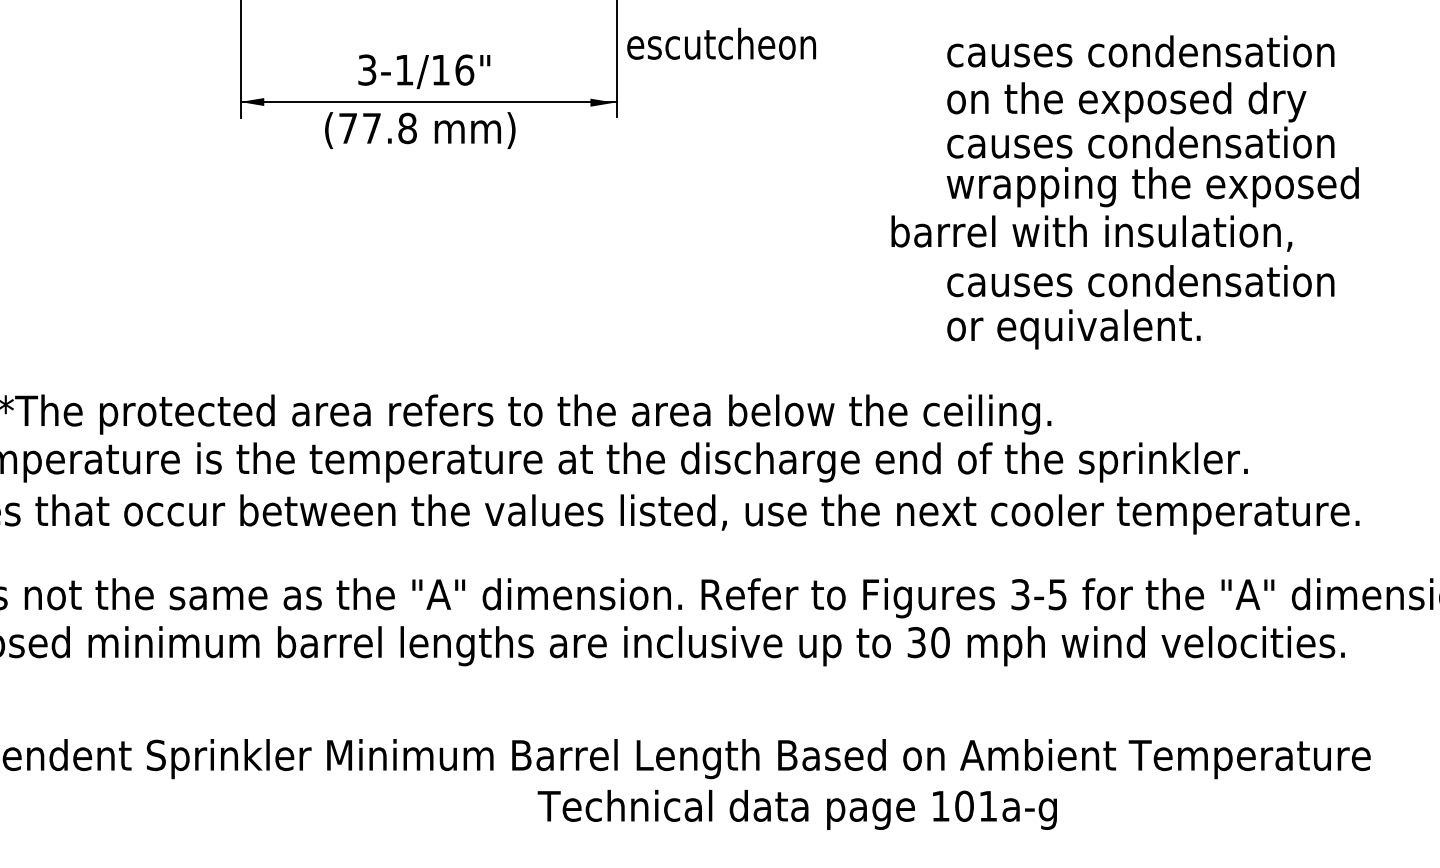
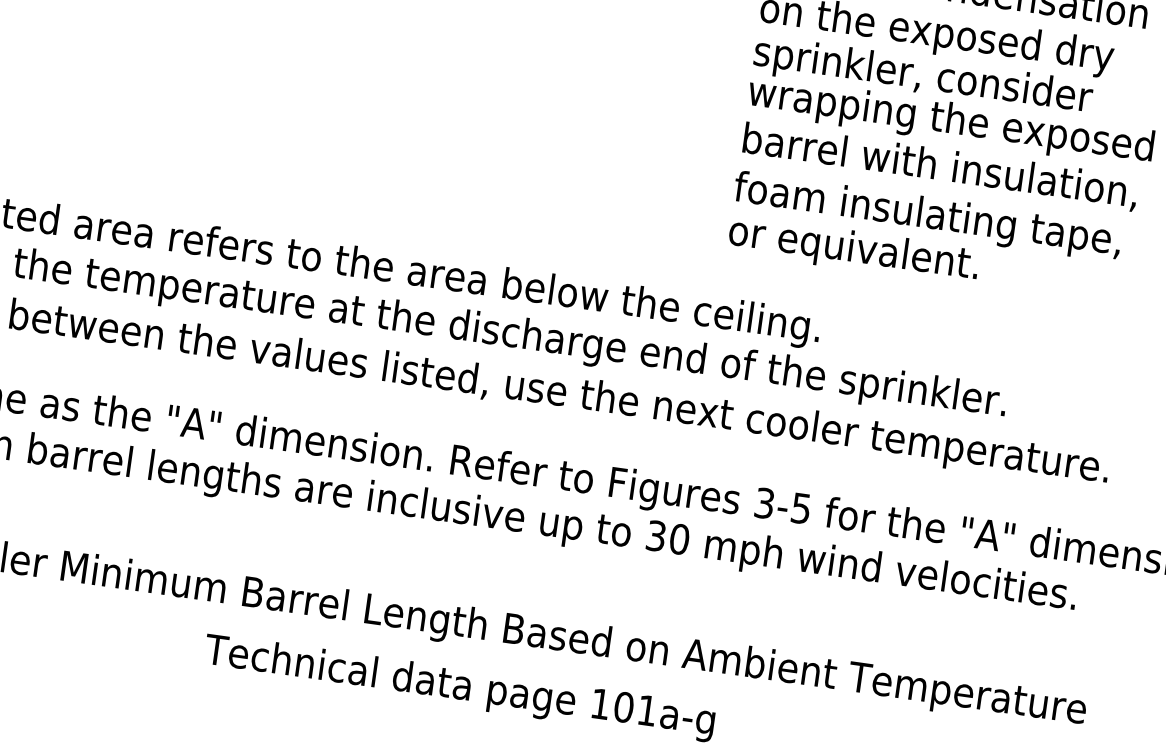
text: (1140, 146) -> (944, 80), causes condensation -> sprinkler, consider
text: (1091, 233) -> (940, 166), moved
text: (1142, 285) -> (927, 216), causes condensation -> foam insulating tape,
text: (796, 809) -> (458, 687), moved

